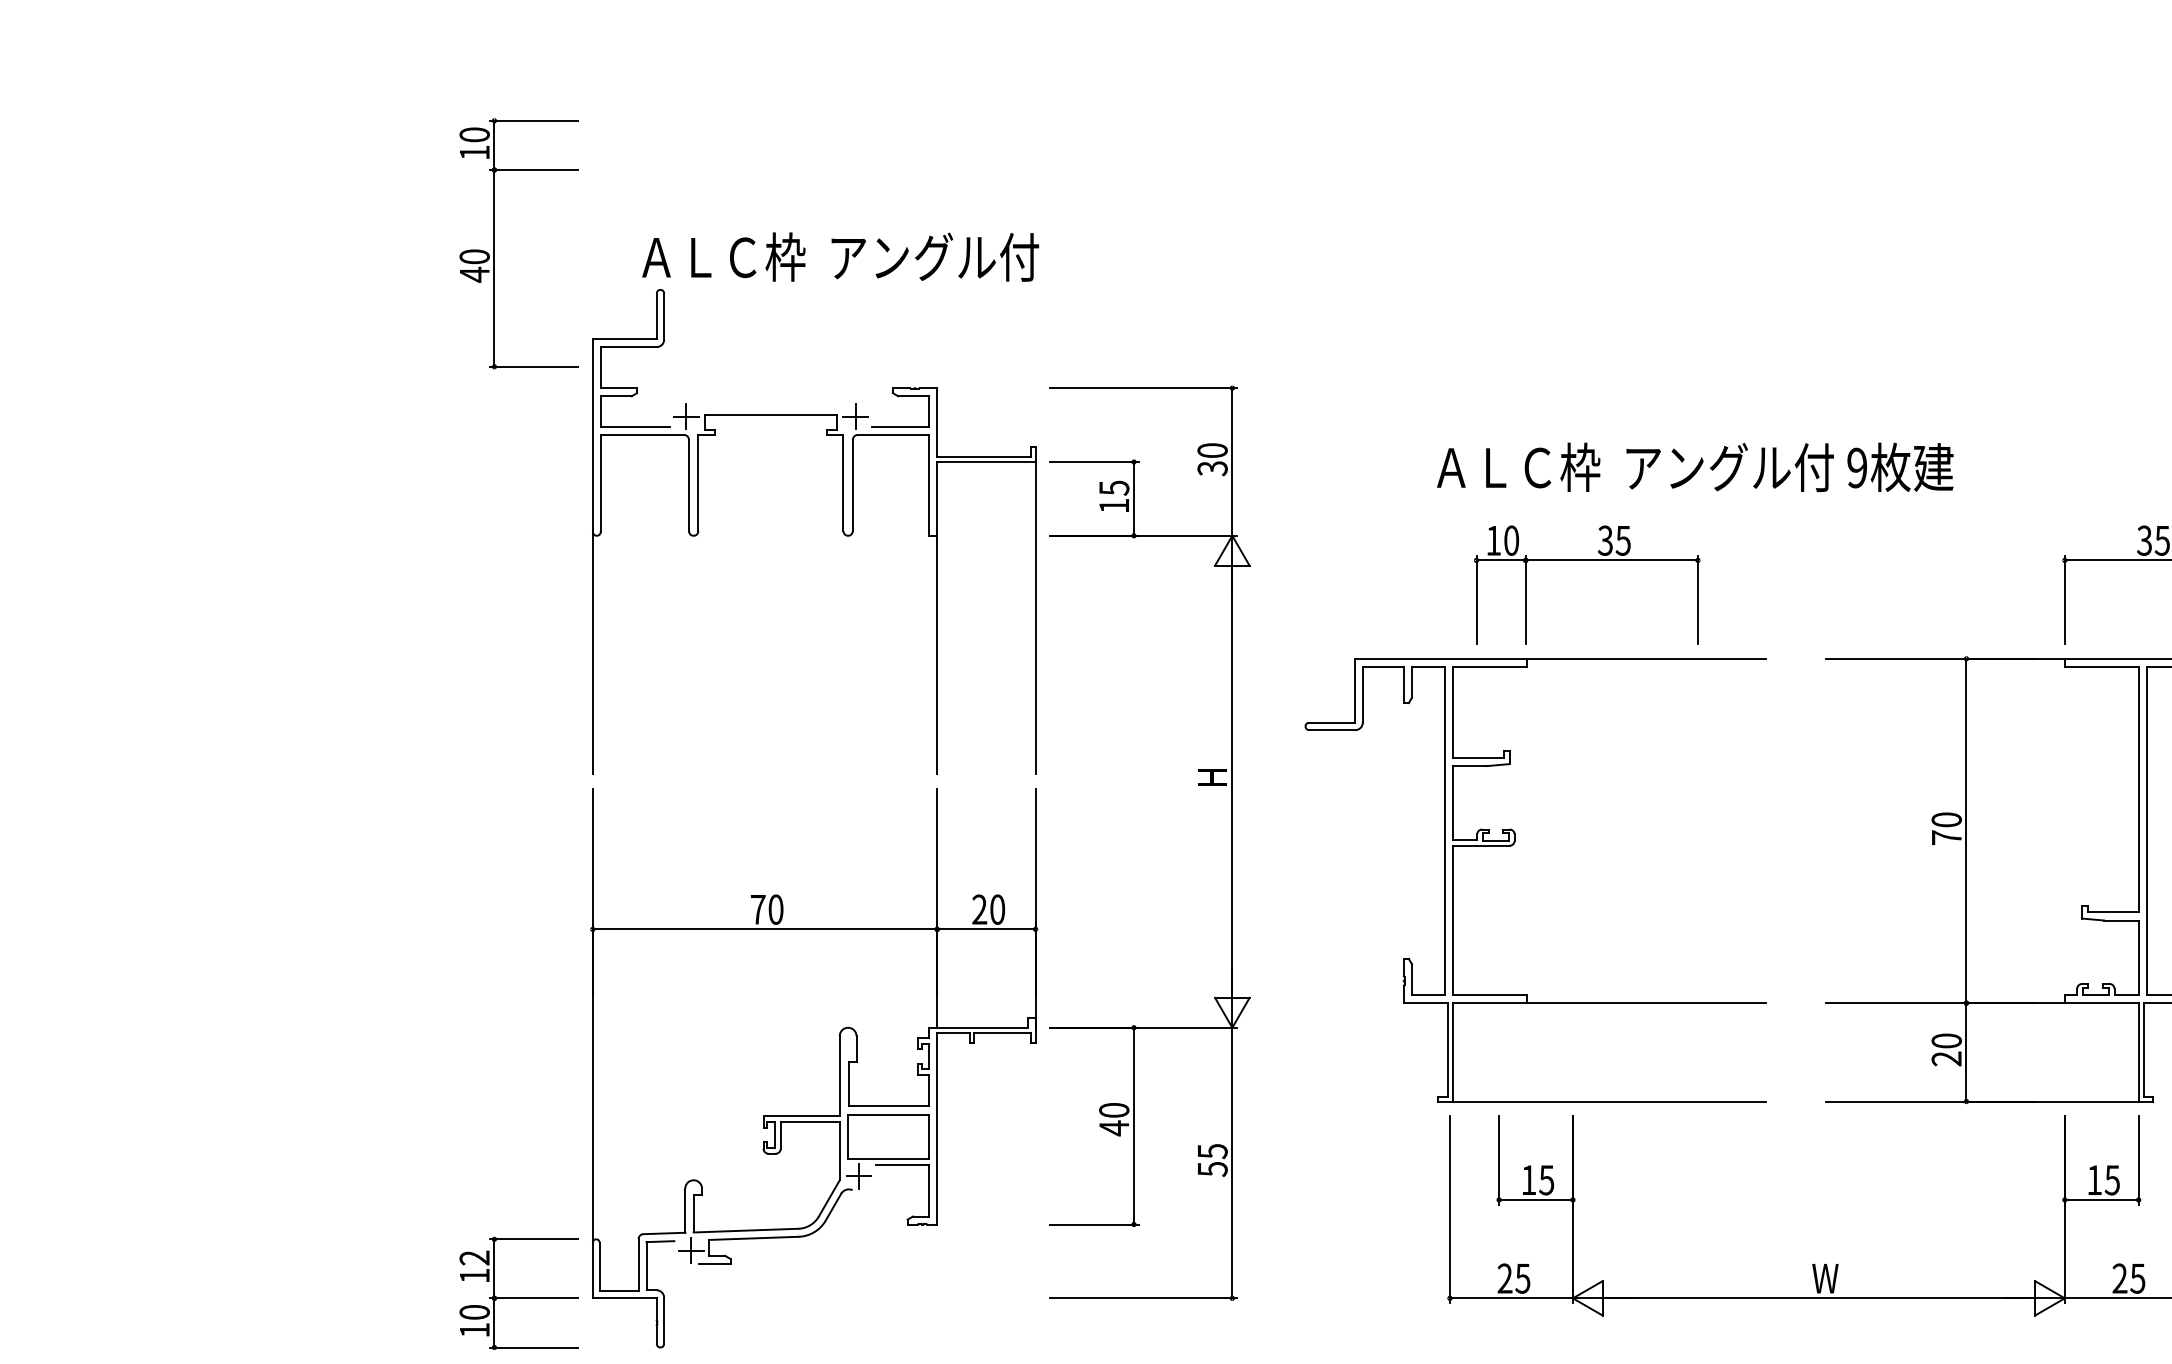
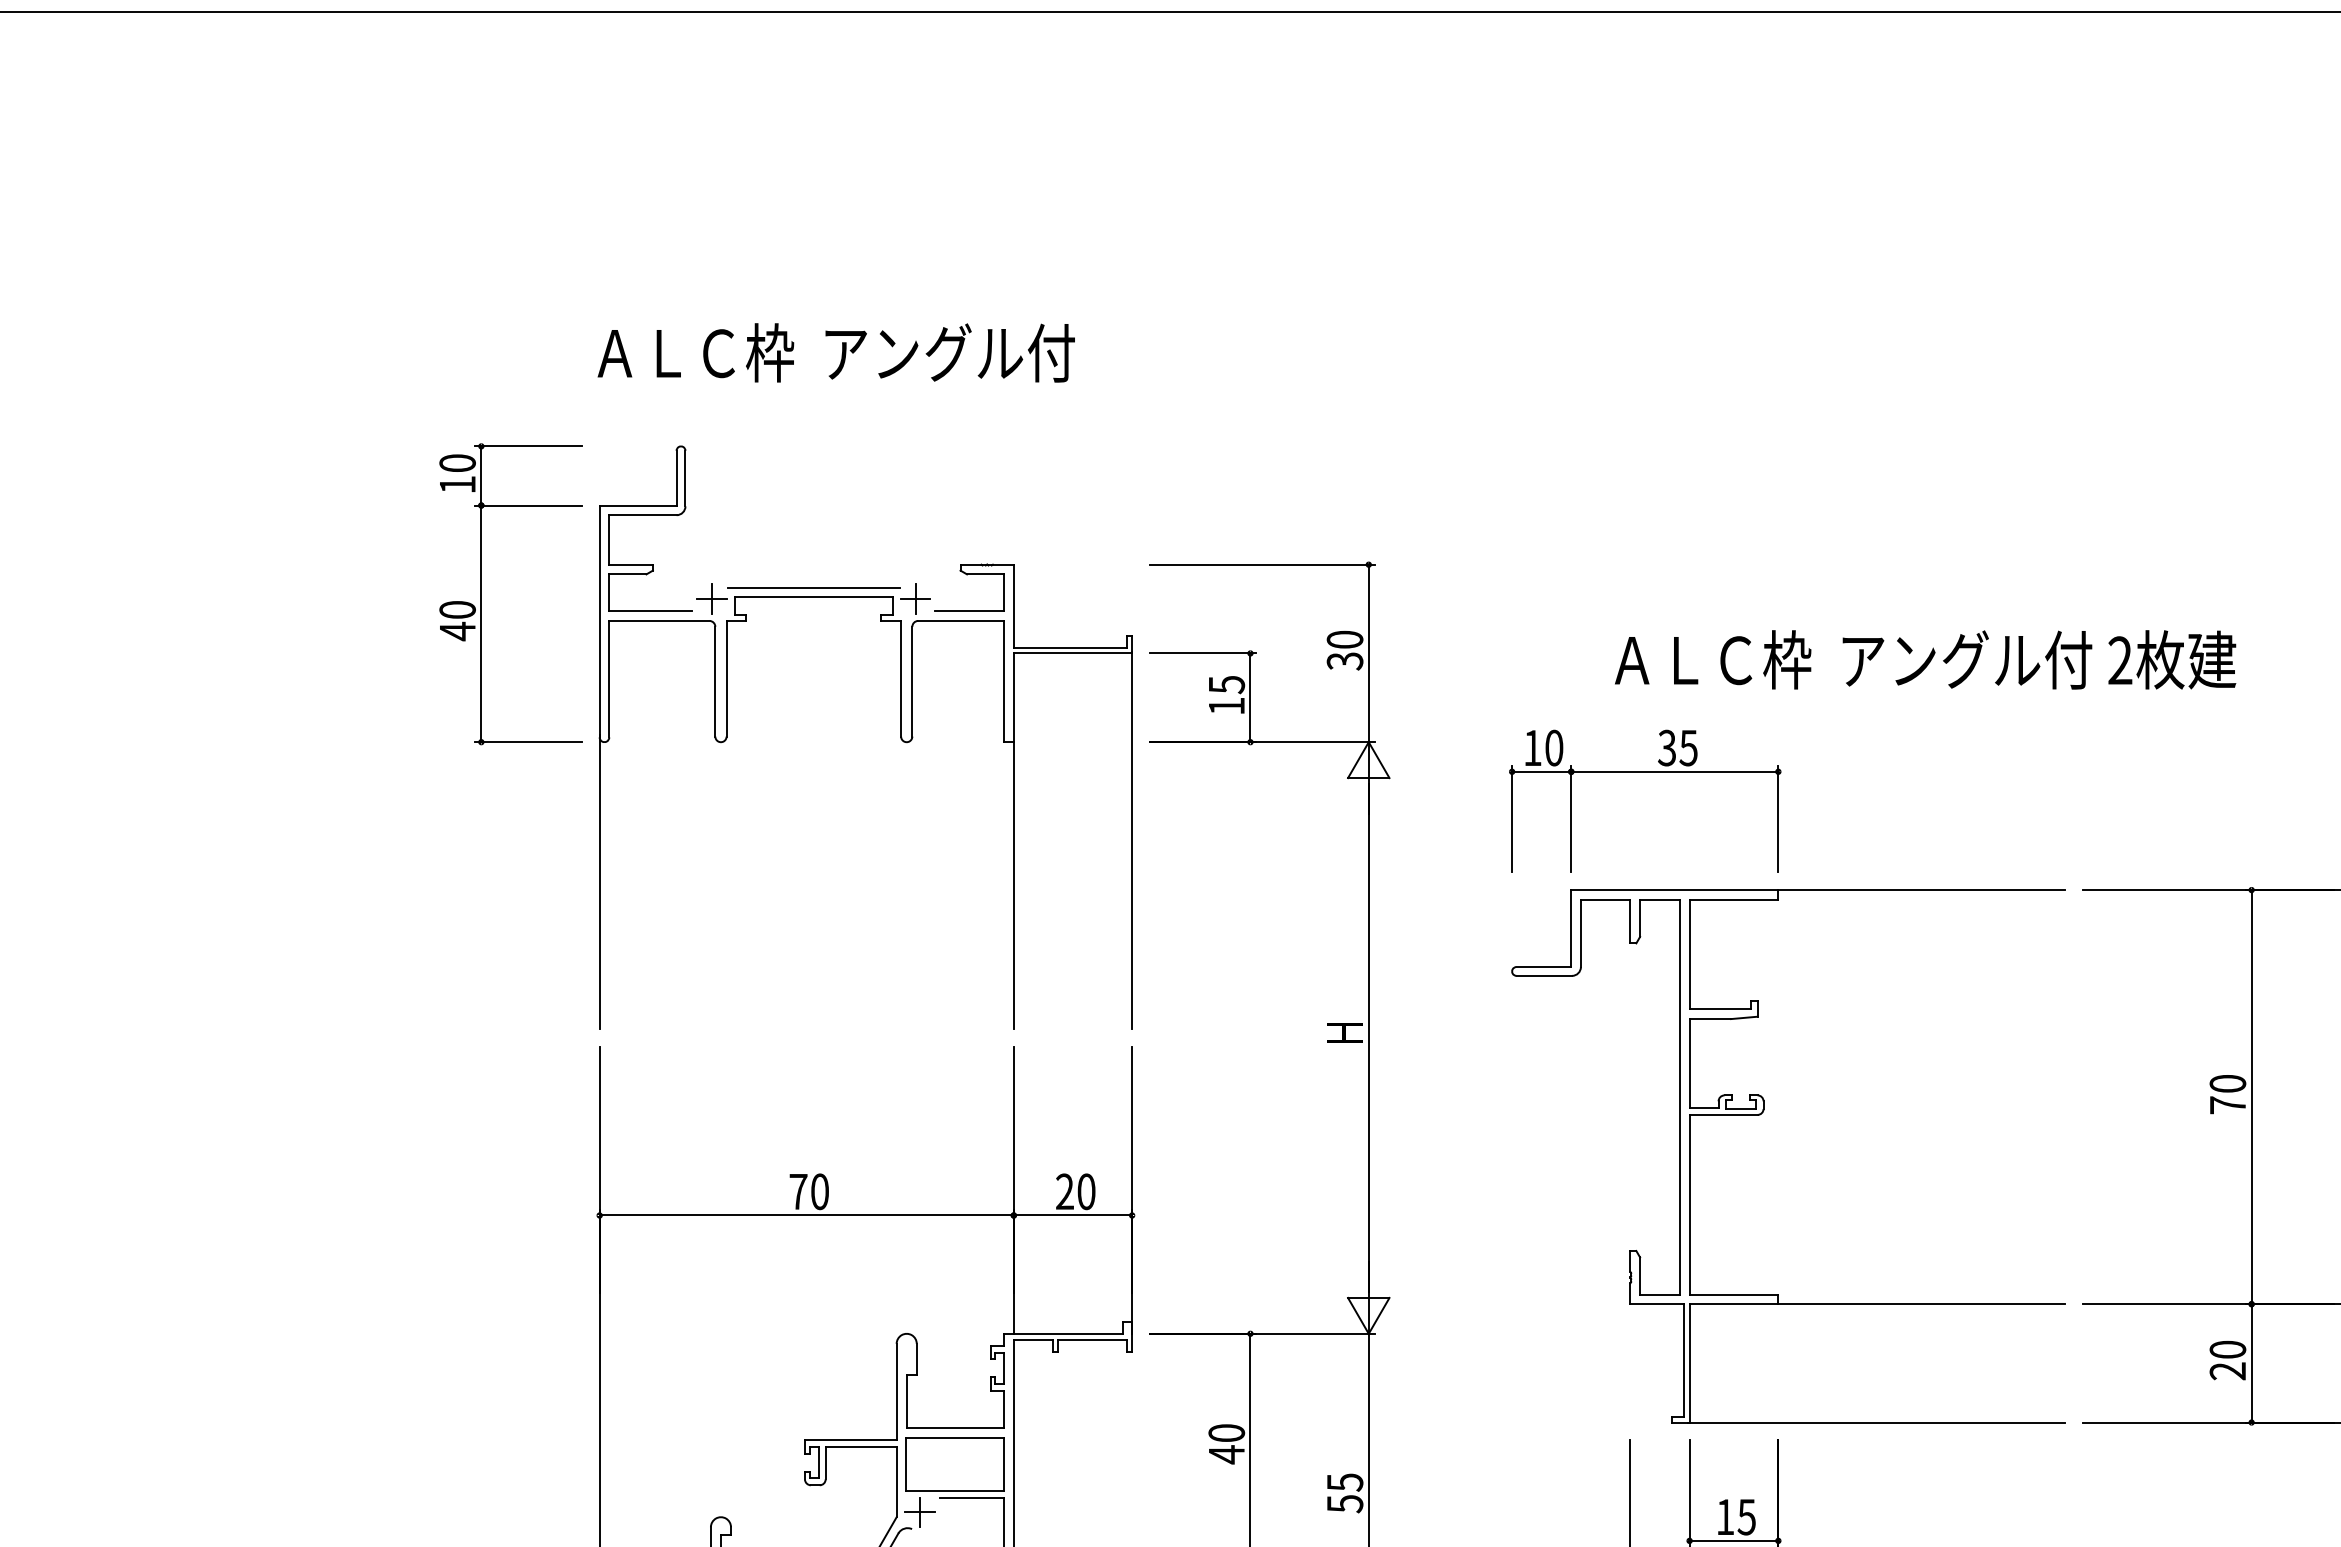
part: (494, 243) -> (481, 593), moved
text: (840, 256) -> (836, 352), moved
line: (770, 407) -> (813, 587), added
text: (1857, 468) -> (2120, 661), 9 -> 2
part: (1587, 560) -> (1645, 771), moved
part: (1513, 845) -> (1762, 1114), moved

